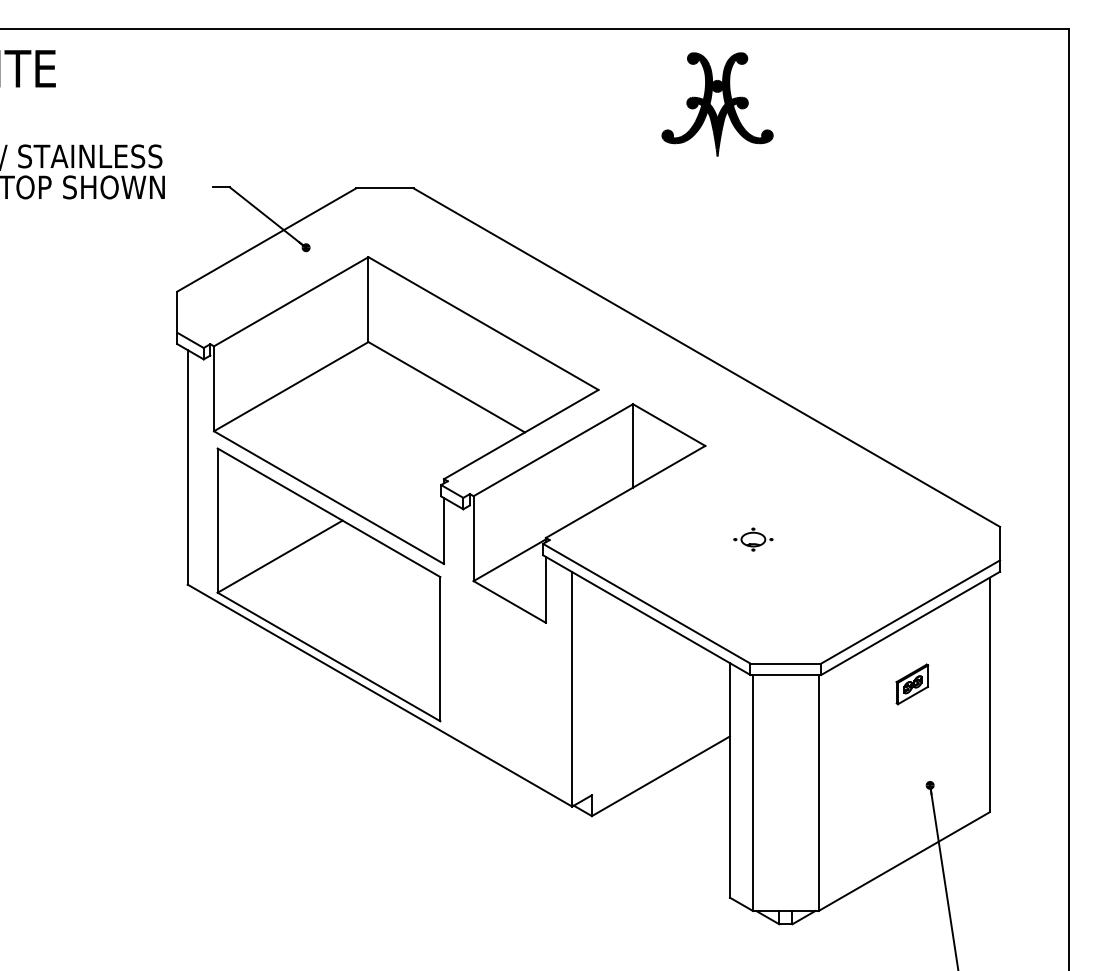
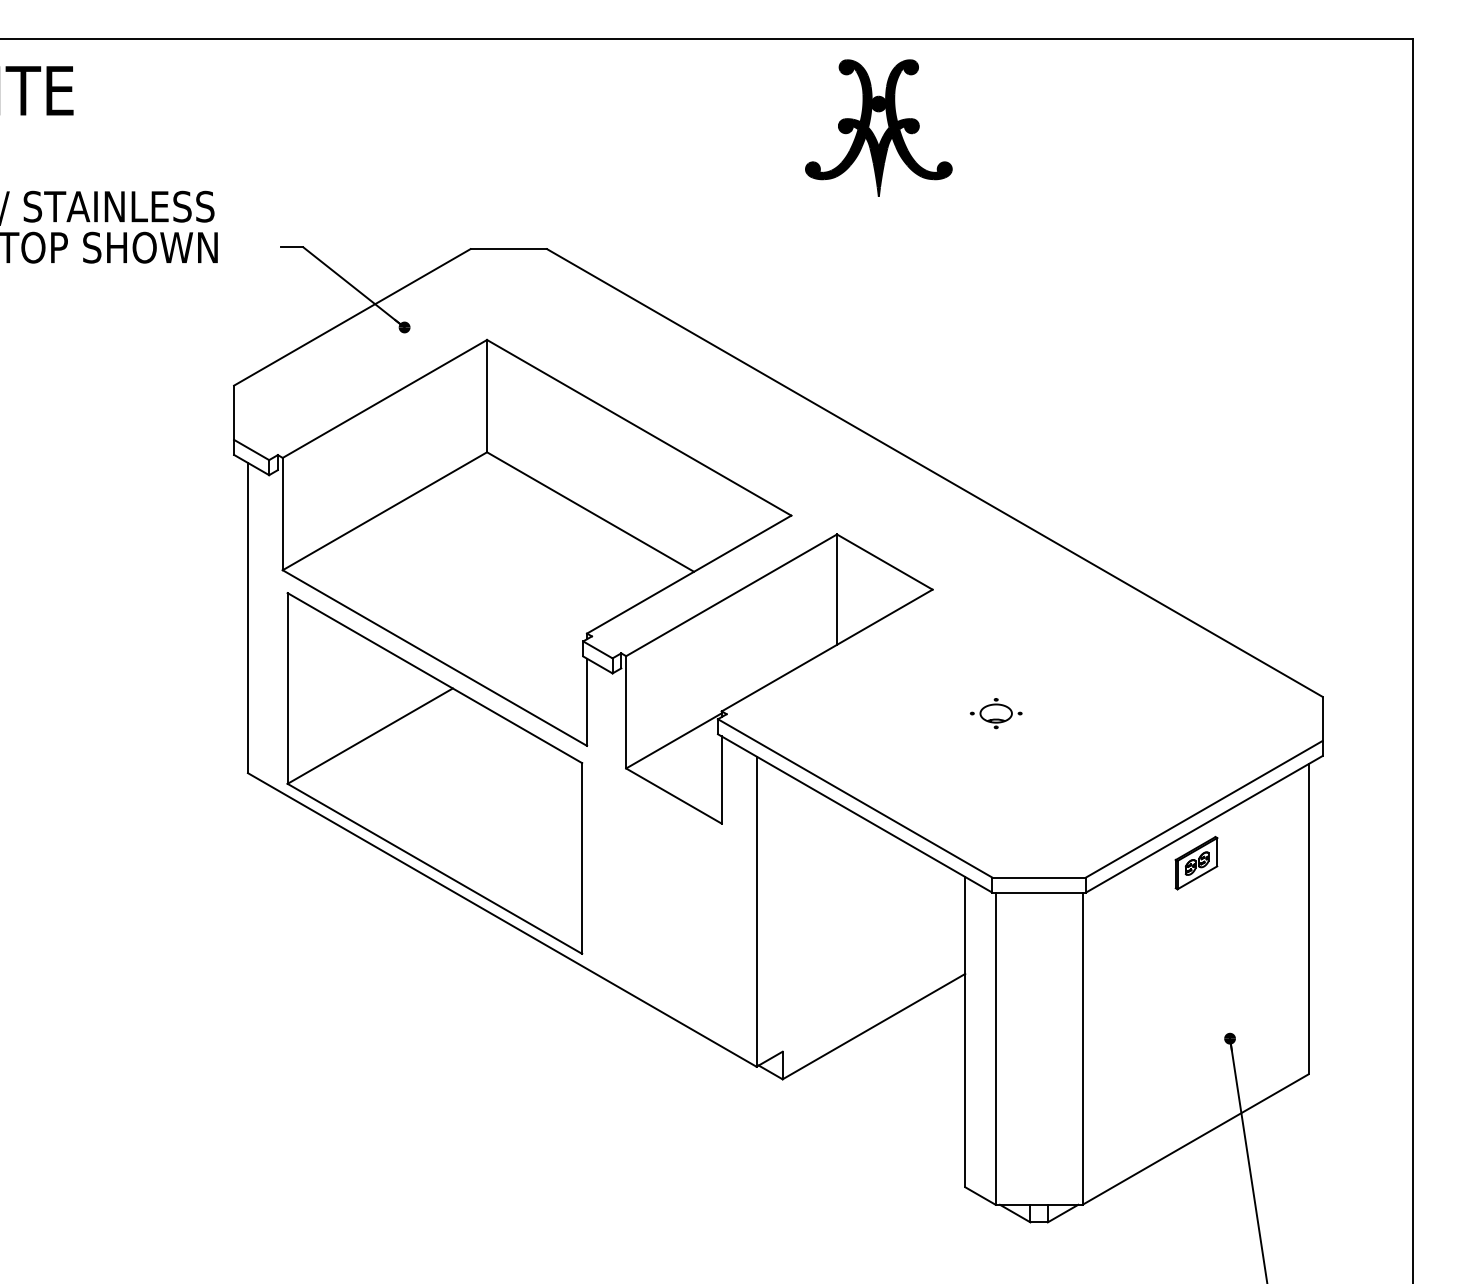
part: (717, 104) -> (878, 127), moved
part: (912, 684) -> (1196, 863), moved

